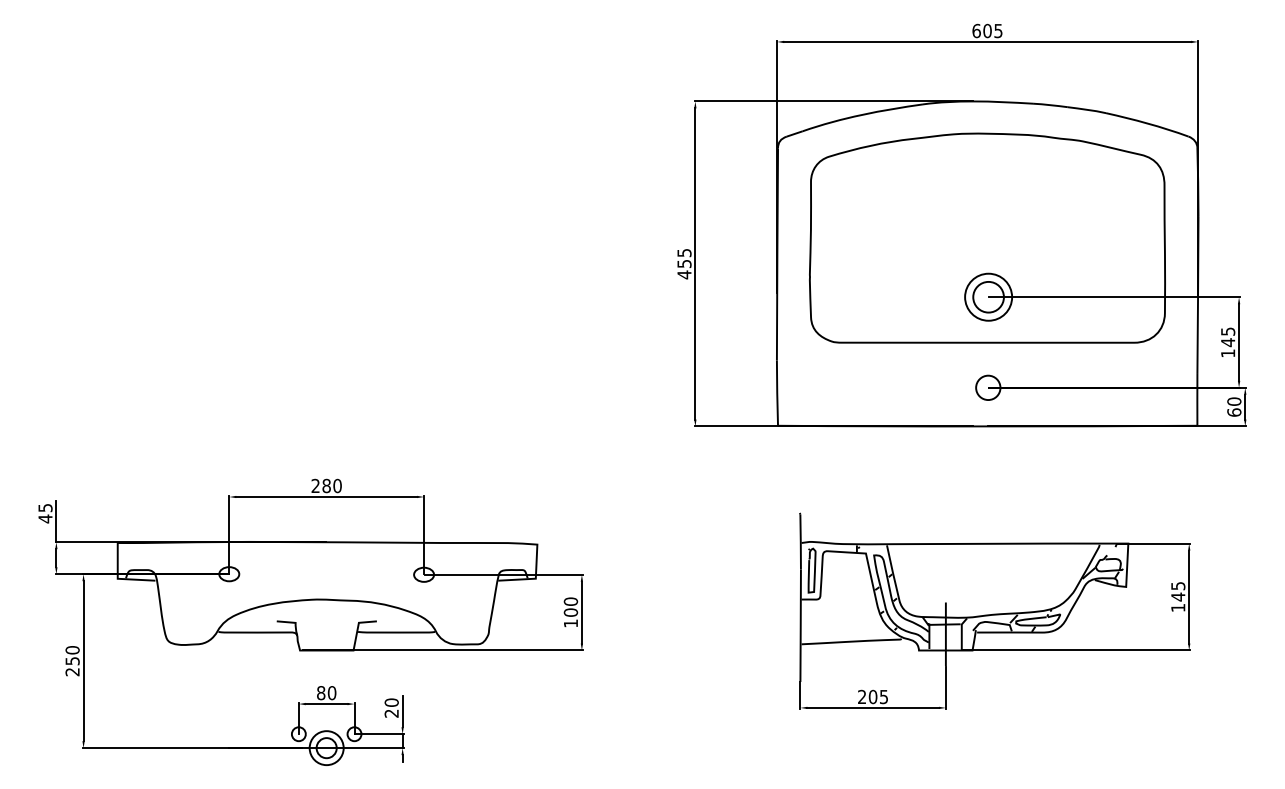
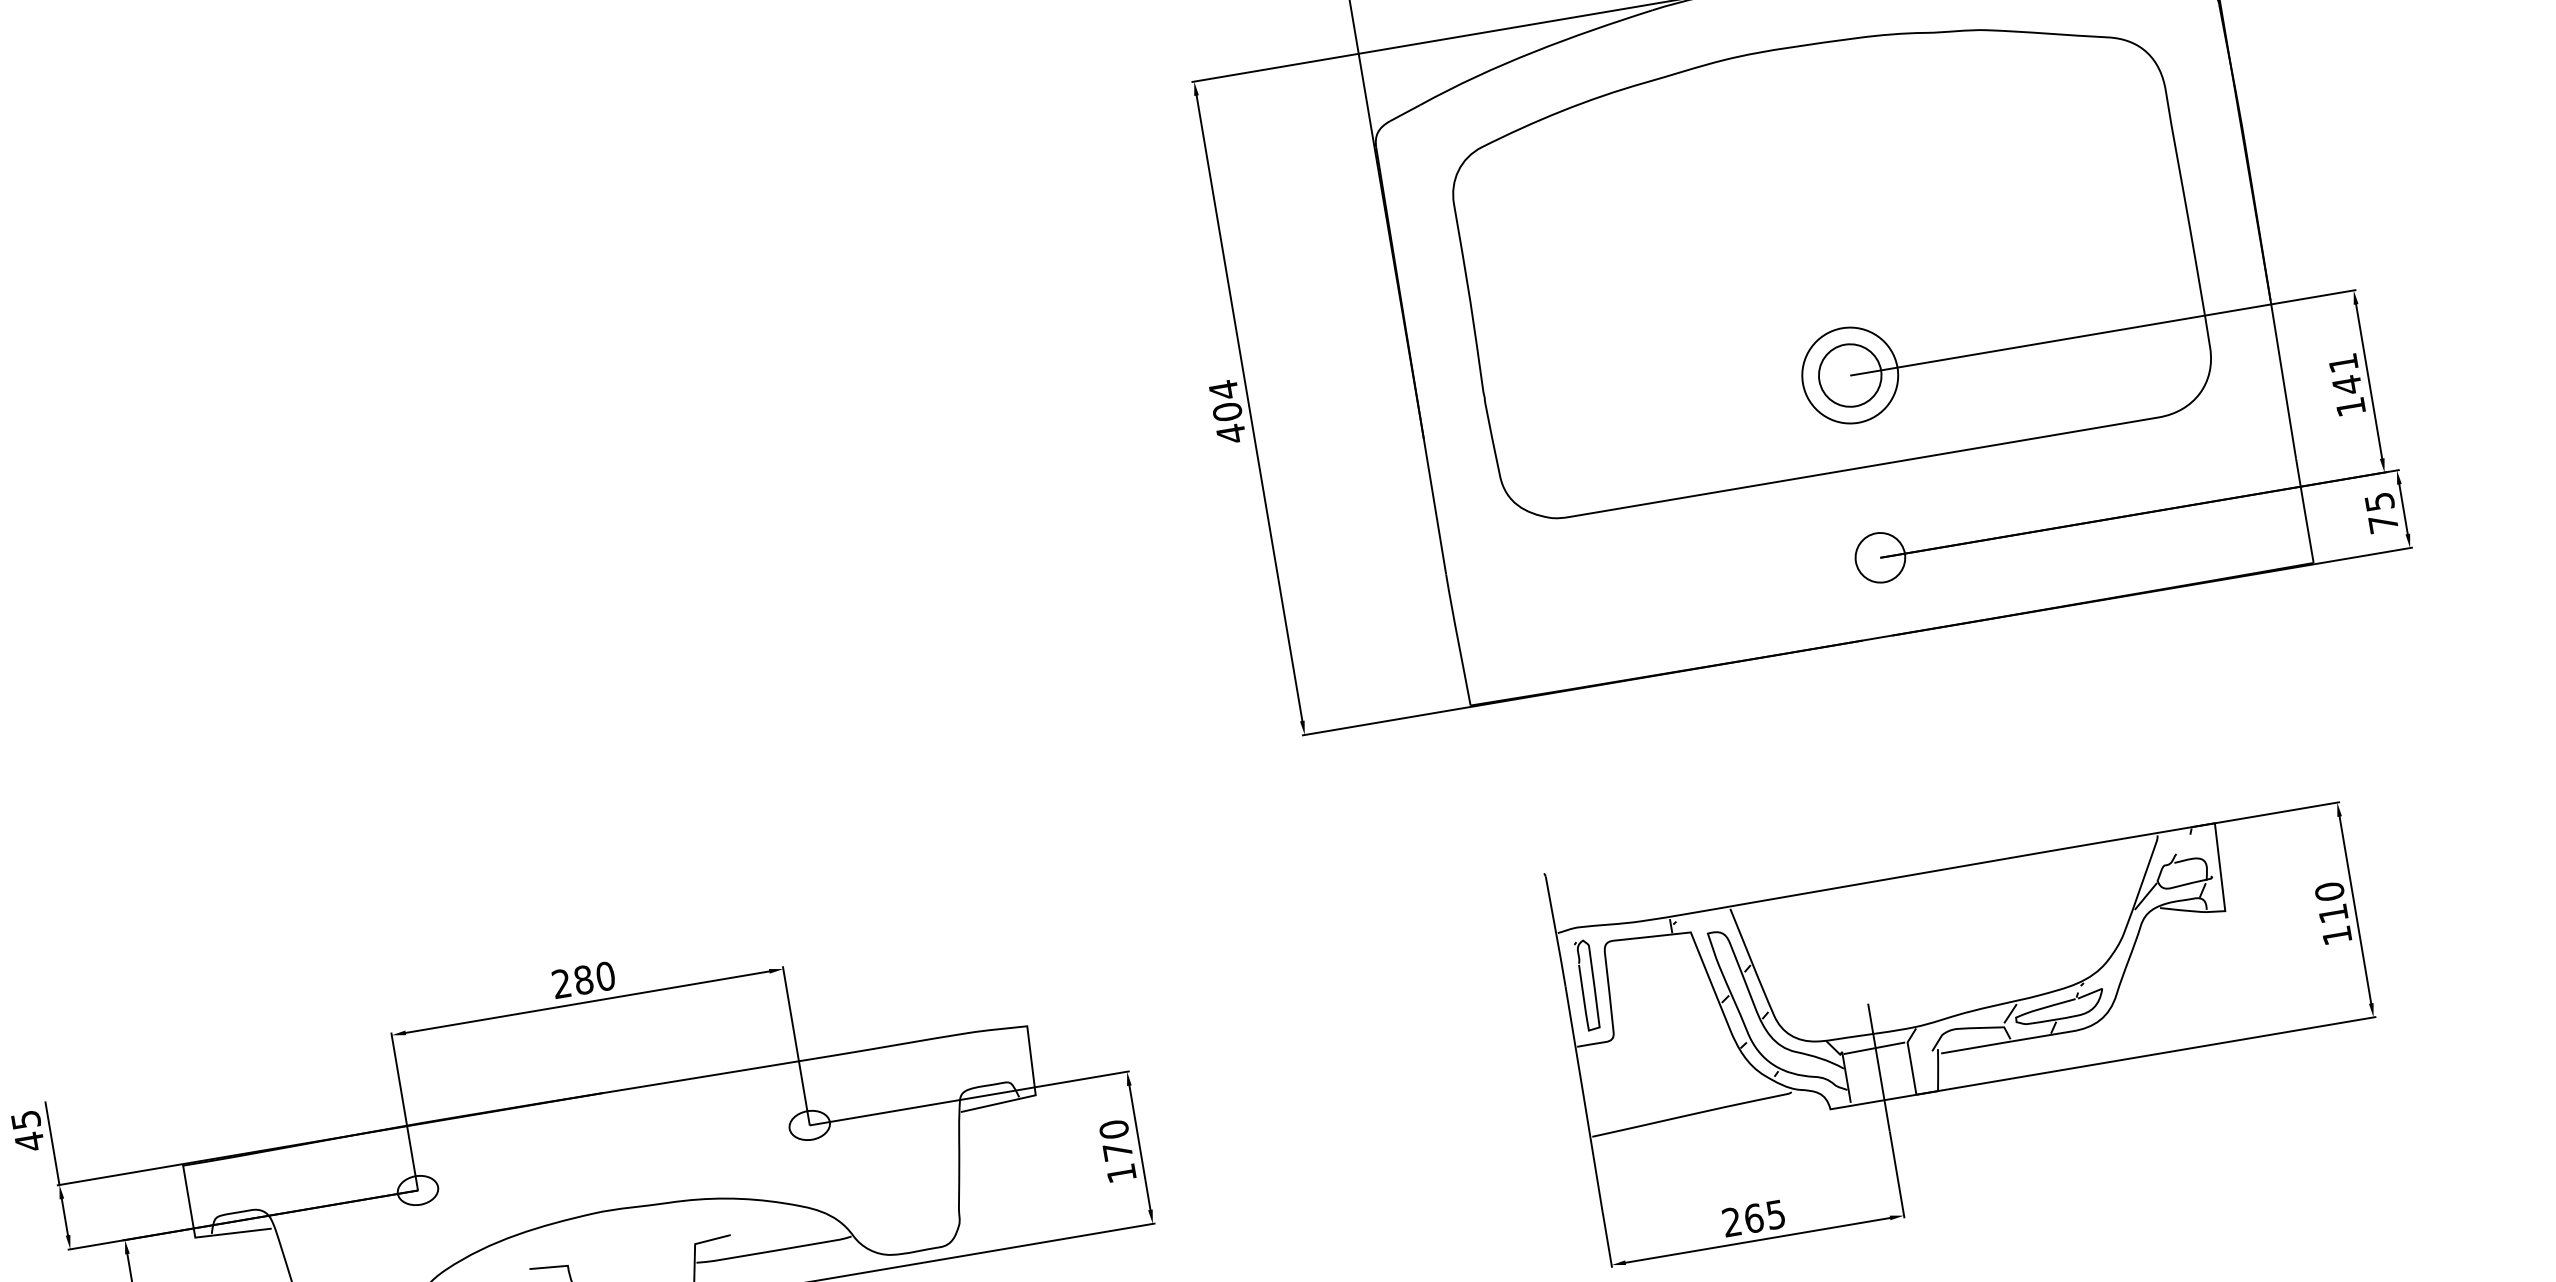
text: (684, 258) -> (1225, 401), 455 -> 404
text: (1228, 331) -> (2344, 362), 145 -> 141
text: (1234, 406) -> (2381, 511), 60 -> 75
text: (1178, 591) -> (2332, 902), 145 -> 110
text: (570, 612) -> (1116, 1151), 100 -> 170
text: (873, 696) -> (1754, 1217), 205 -> 265

